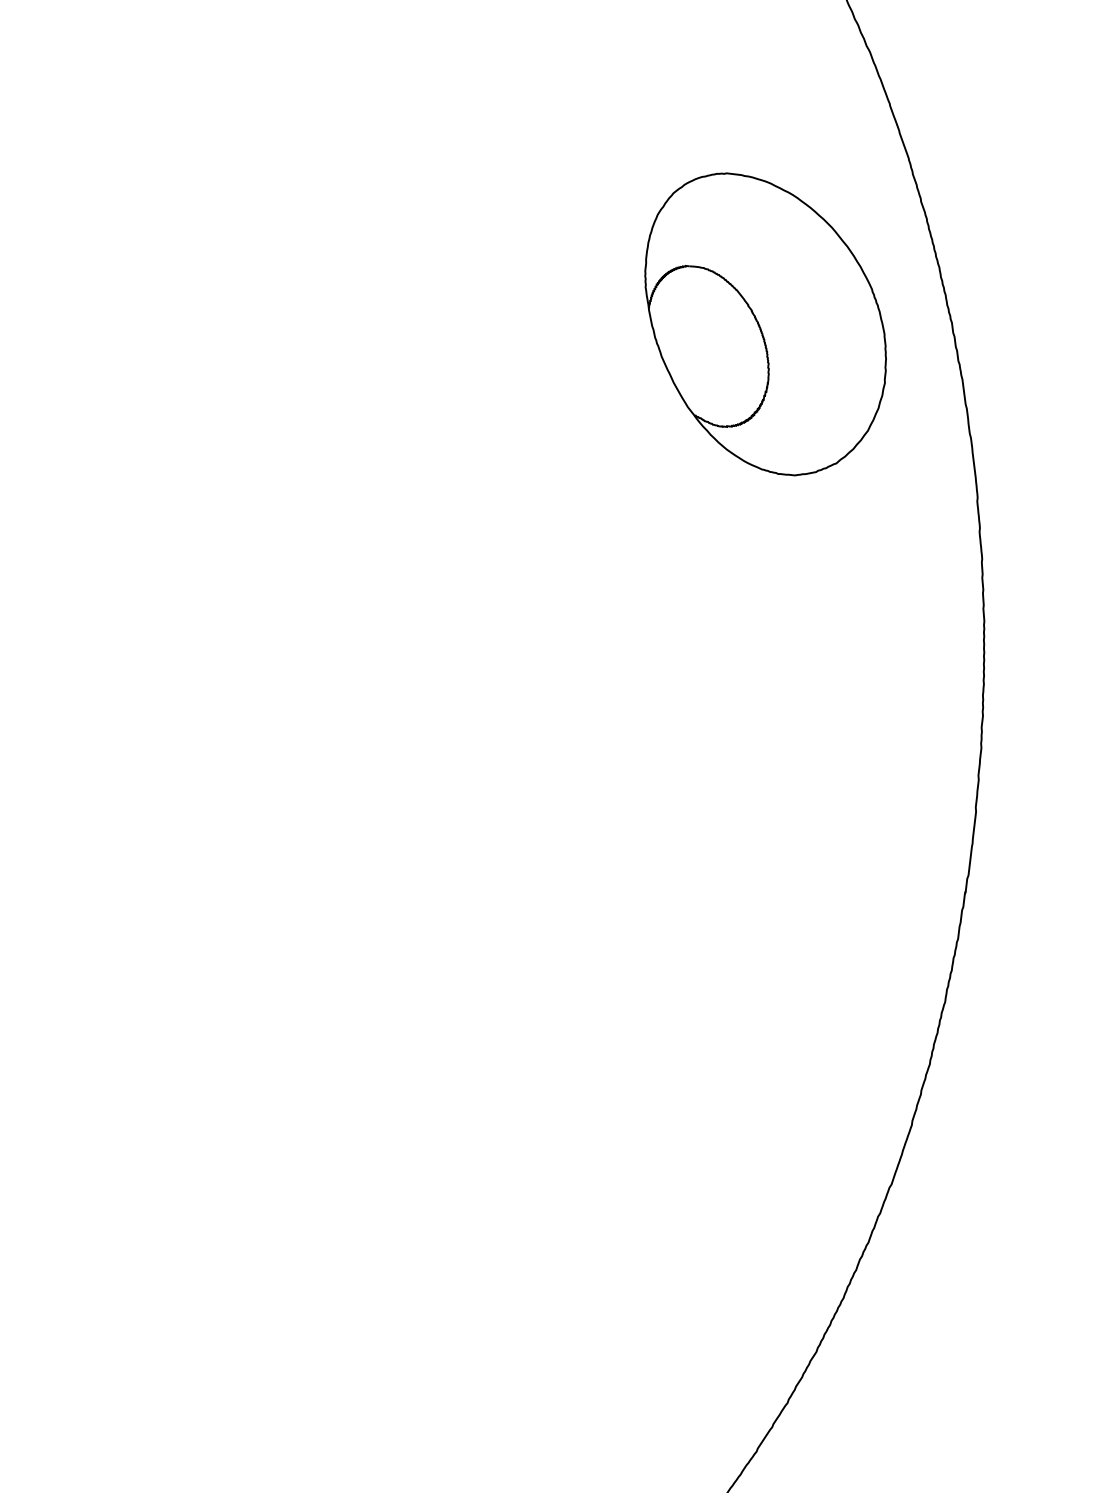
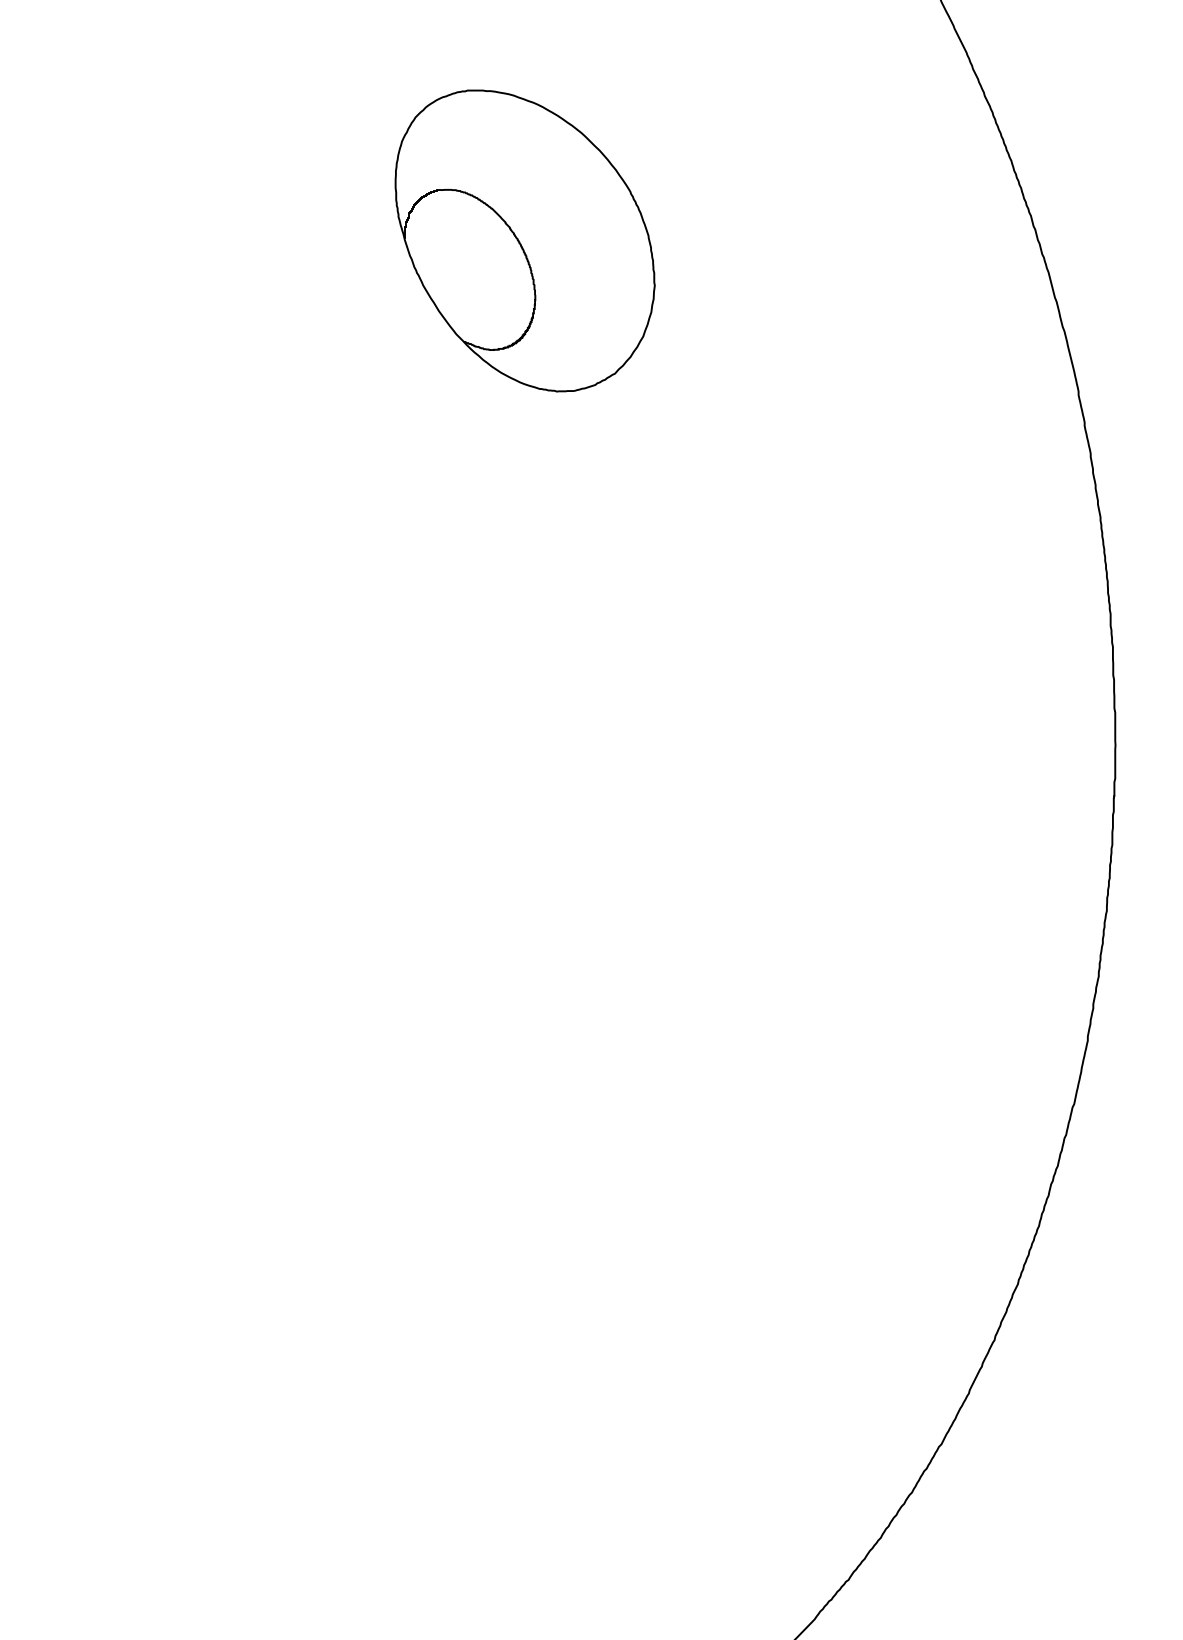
part: (764, 324) -> (524, 240), moved

